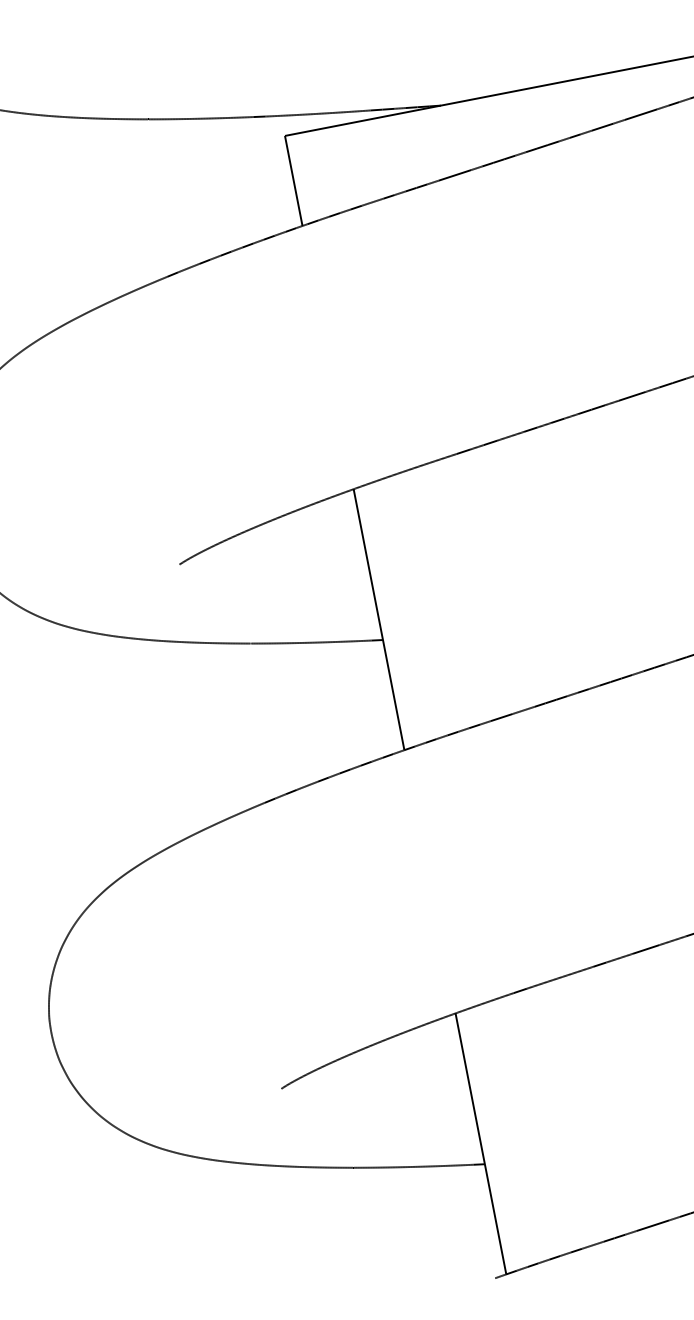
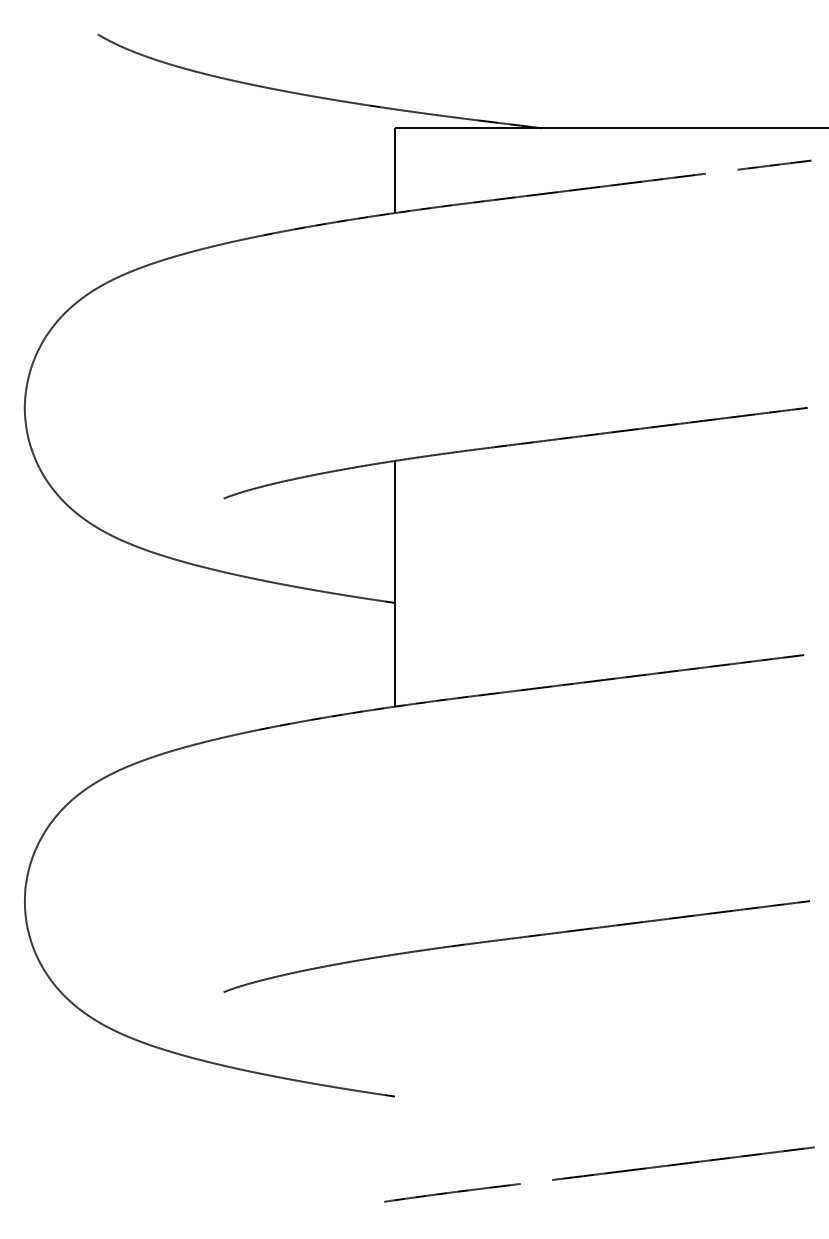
line: (640, 114) -> (721, 171), removed
line: (481, 1143) -> (395, 1077), removed
line: (652, 1225) -> (536, 1181), removed

